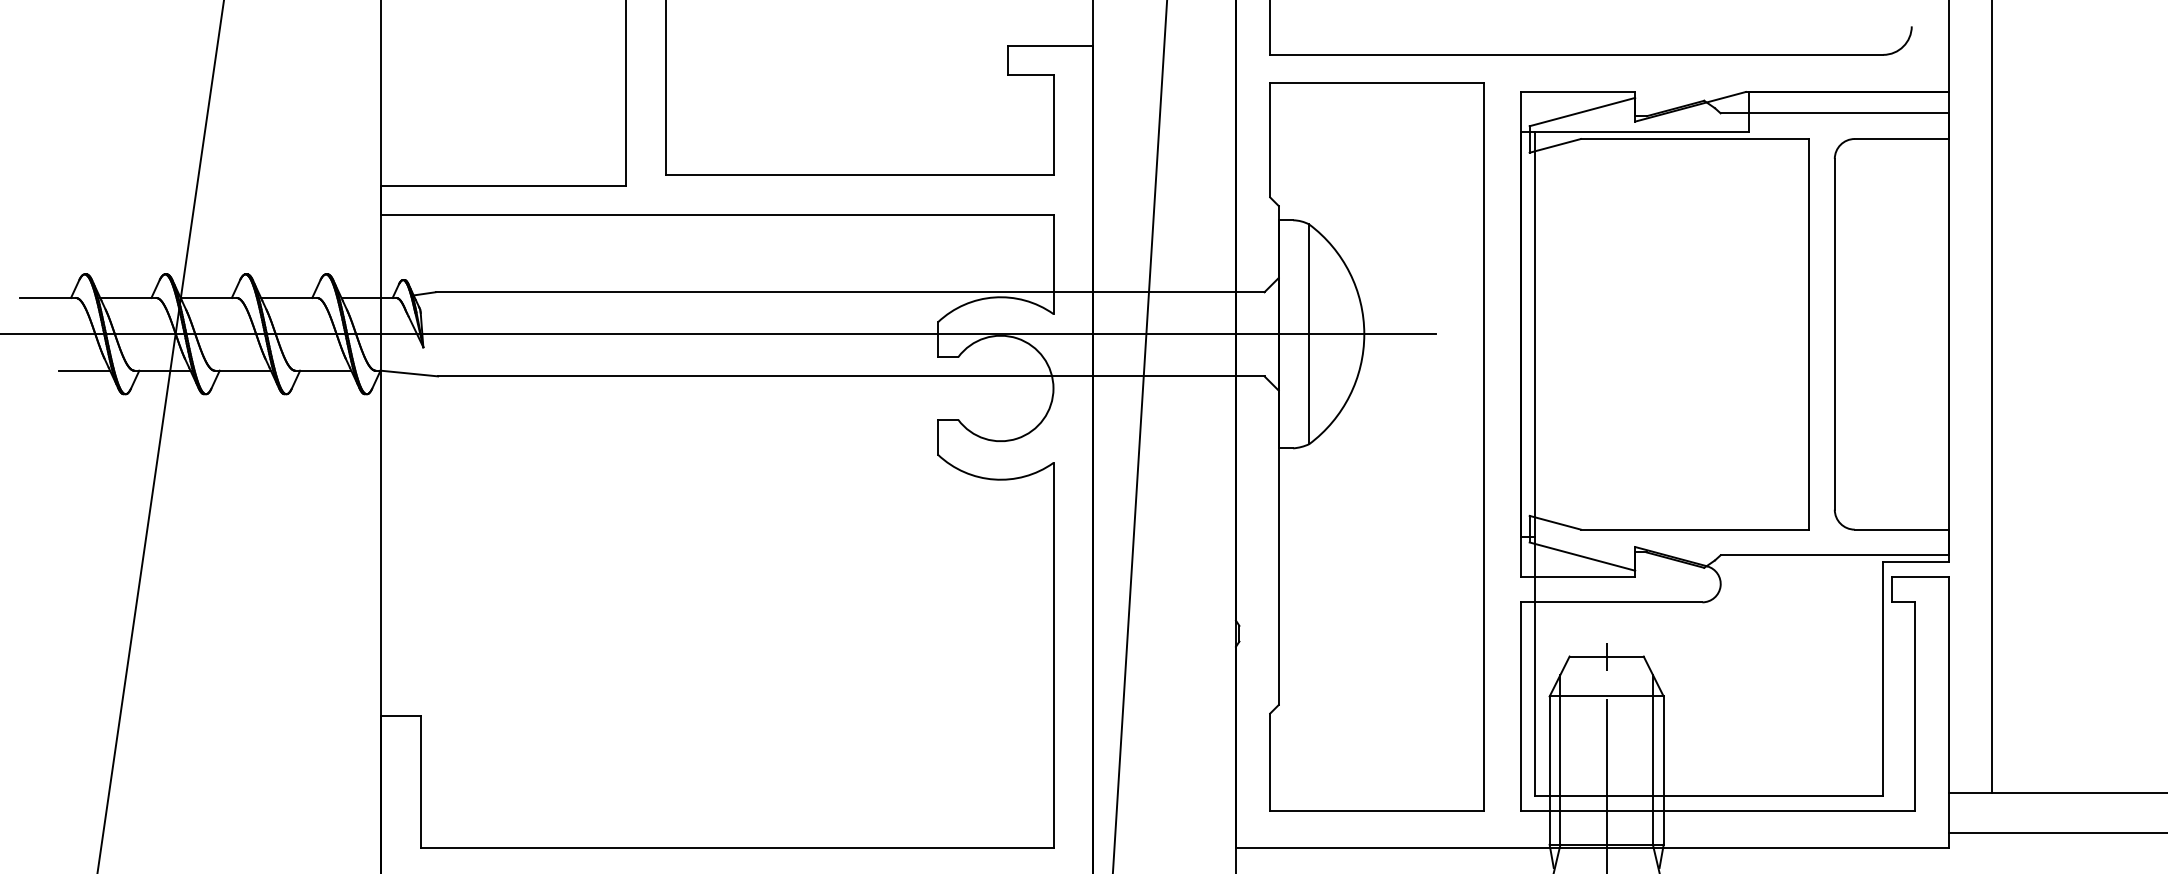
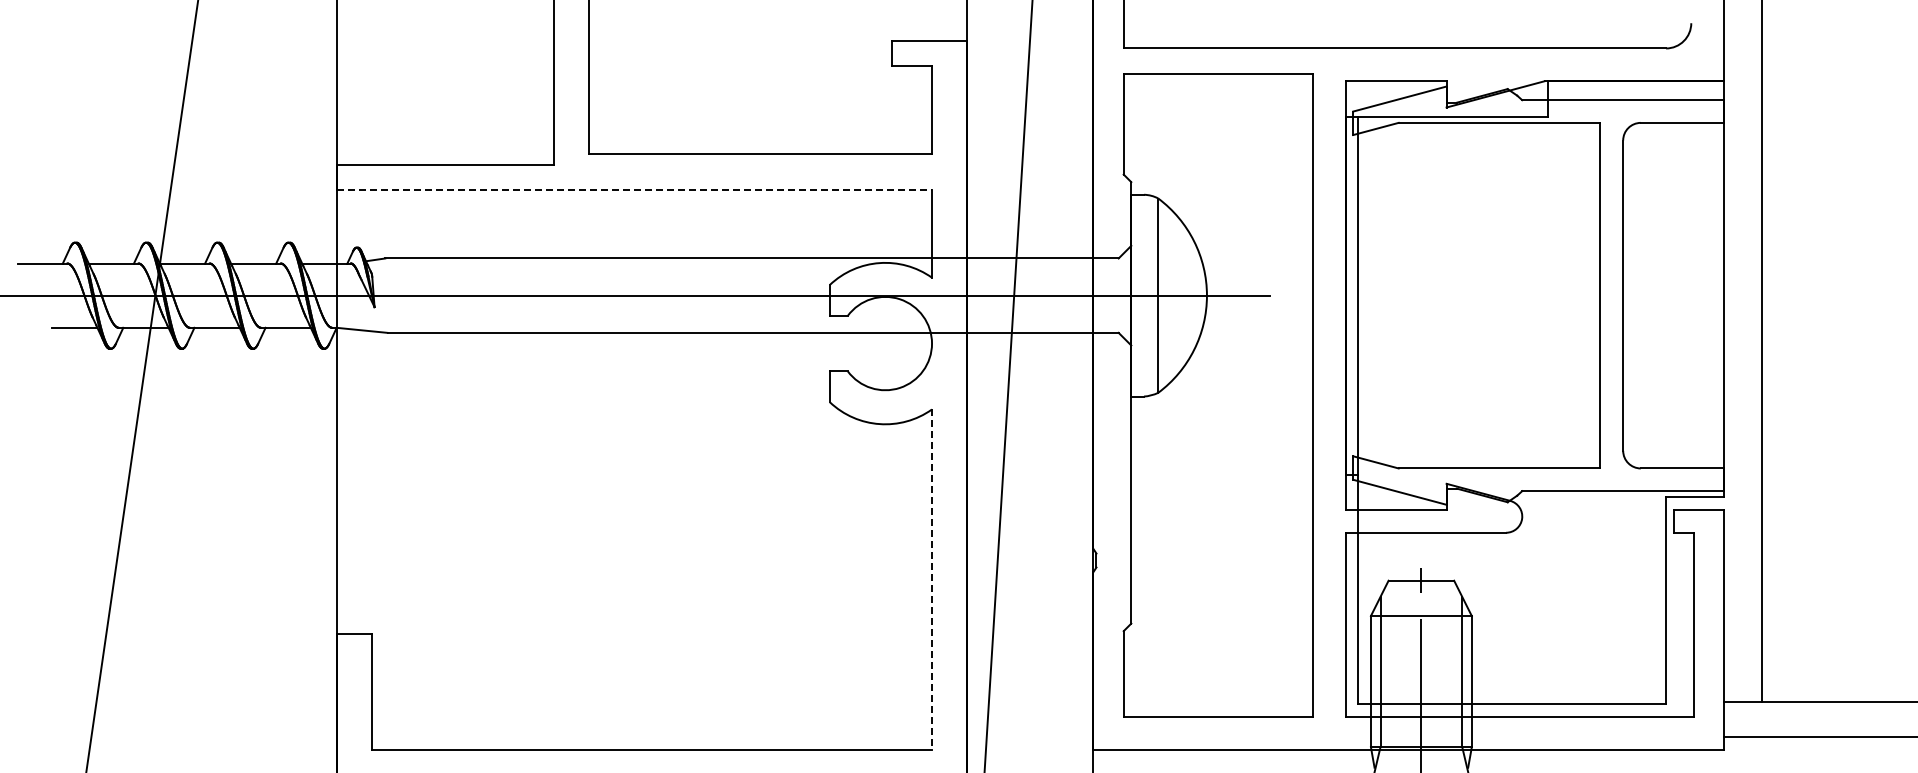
line: (717, 214) -> (634, 189), solid -> dashed
line: (1054, 656) -> (932, 580), solid -> dashed

